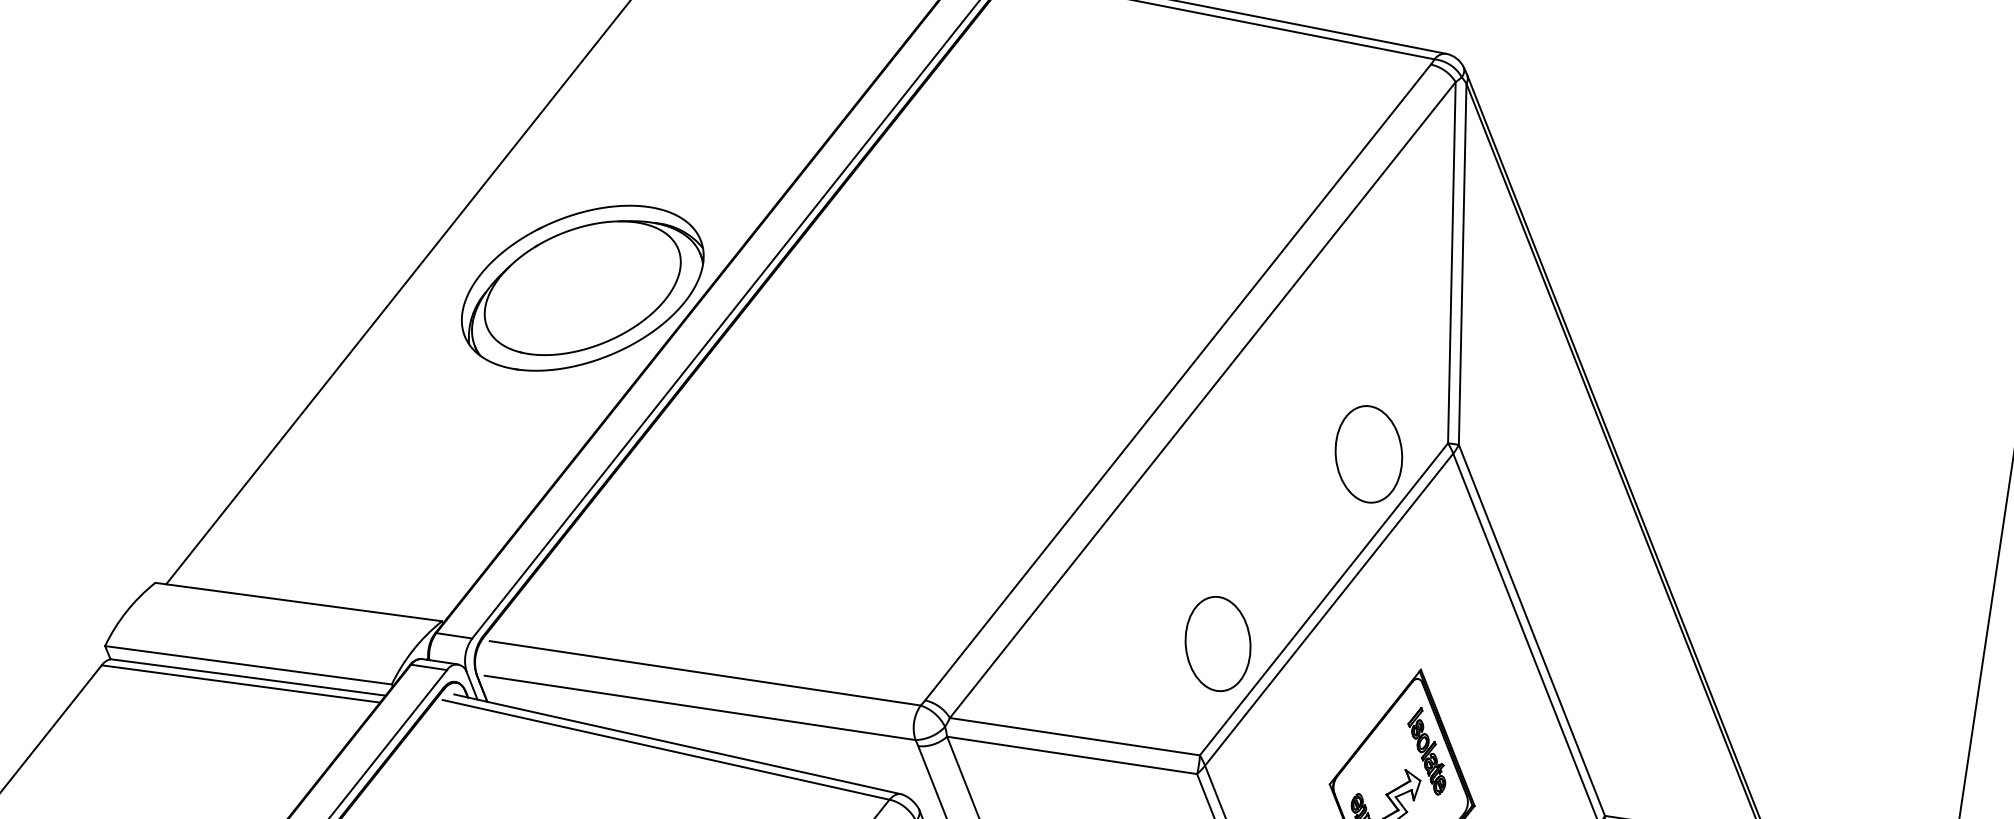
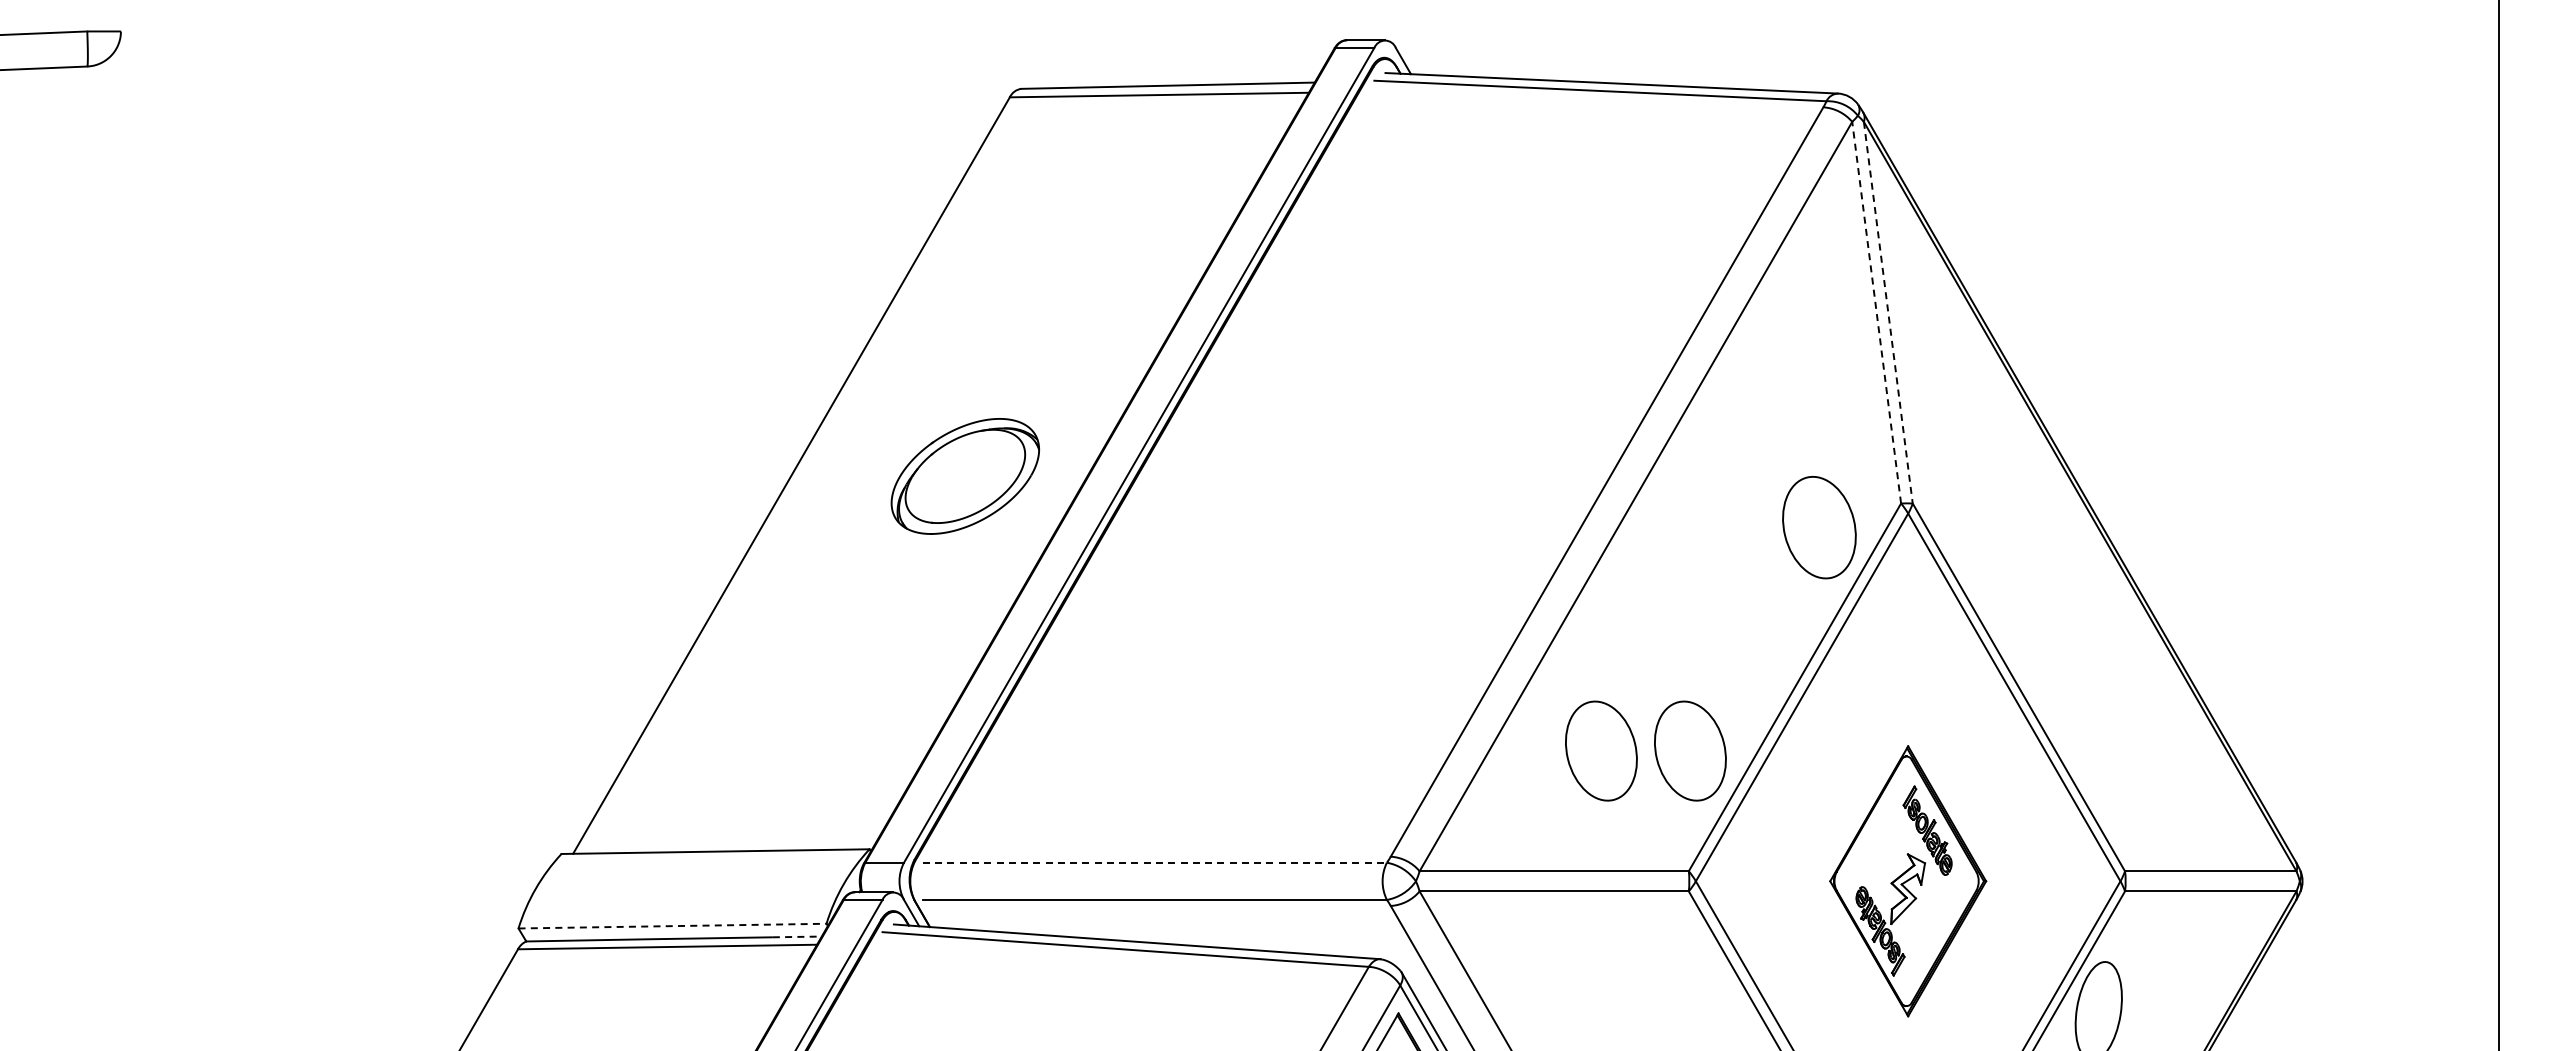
line: (1451, 262) -> (1876, 312), solid -> dashed
line: (1462, 265) -> (1888, 313), solid -> dashed
part: (582, 288) -> (965, 476), size x0.6
part: (1135, 631) -> (1601, 750), added
line: (249, 665) -> (673, 926), solid -> dashed
line: (704, 673) -> (1154, 862), solid -> dashed
line: (363, 692) -> (797, 936), solid -> dashed

